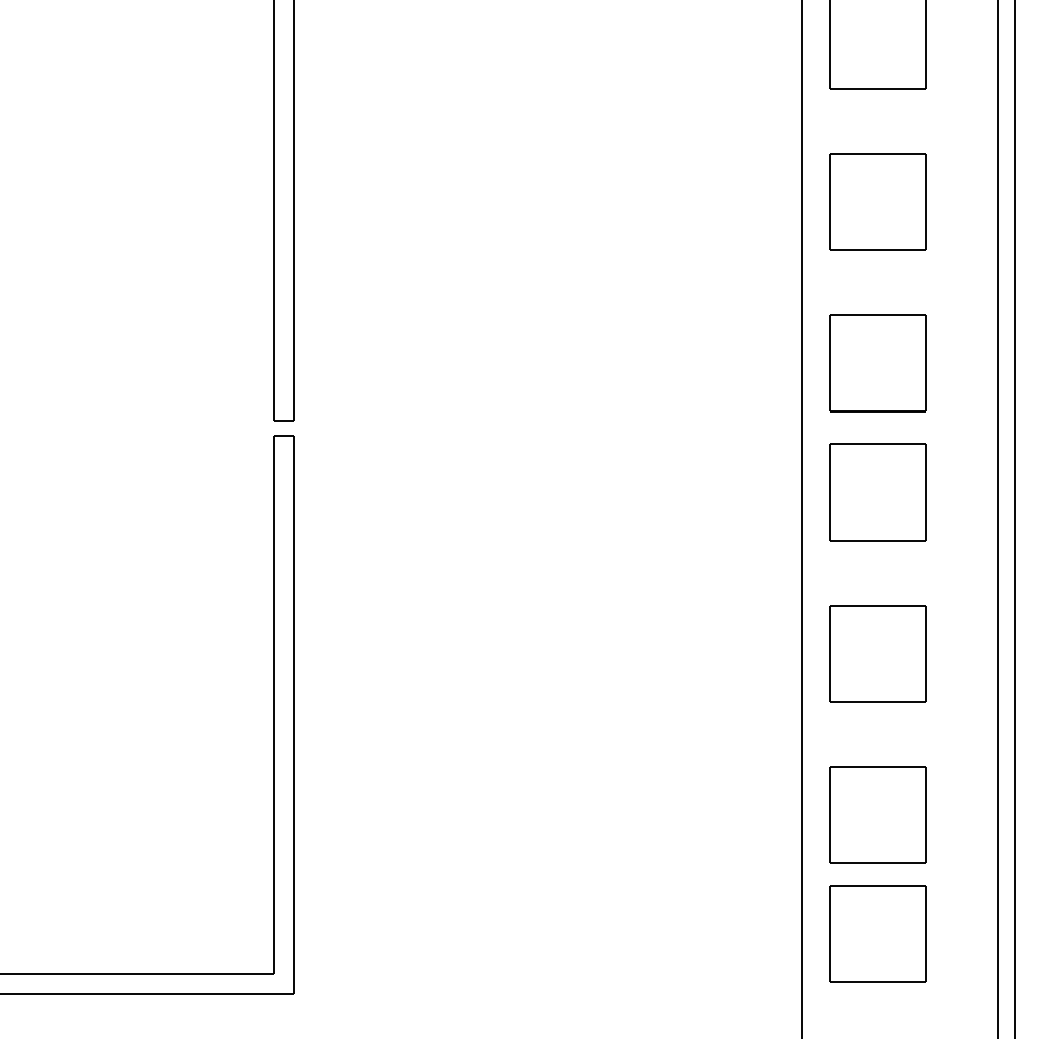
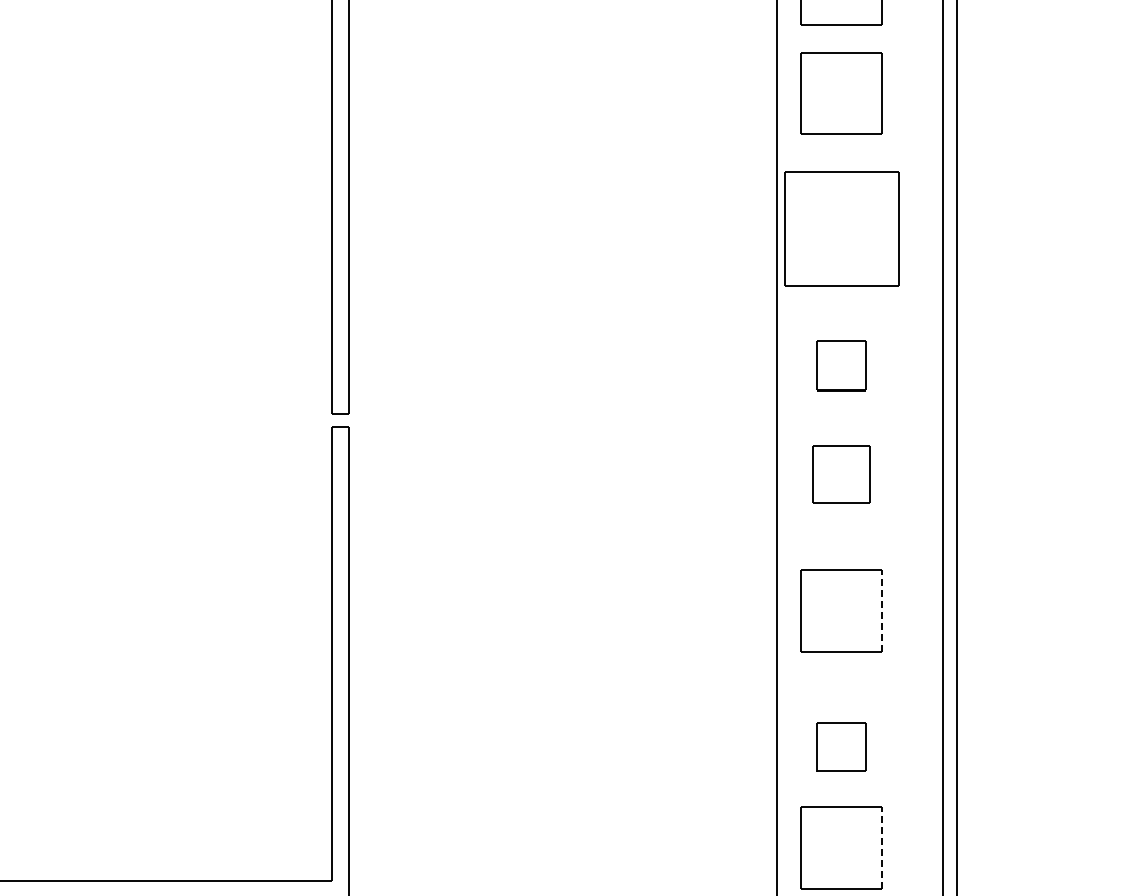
part: (877, 201) -> (841, 229), size x1.4
part: (877, 363) -> (841, 365), size x0.6
part: (877, 492) -> (841, 474), size x0.7
line: (926, 653) -> (882, 610), solid -> dashed
part: (877, 814) -> (841, 746), size x0.6
line: (926, 933) -> (882, 847), solid -> dashed

